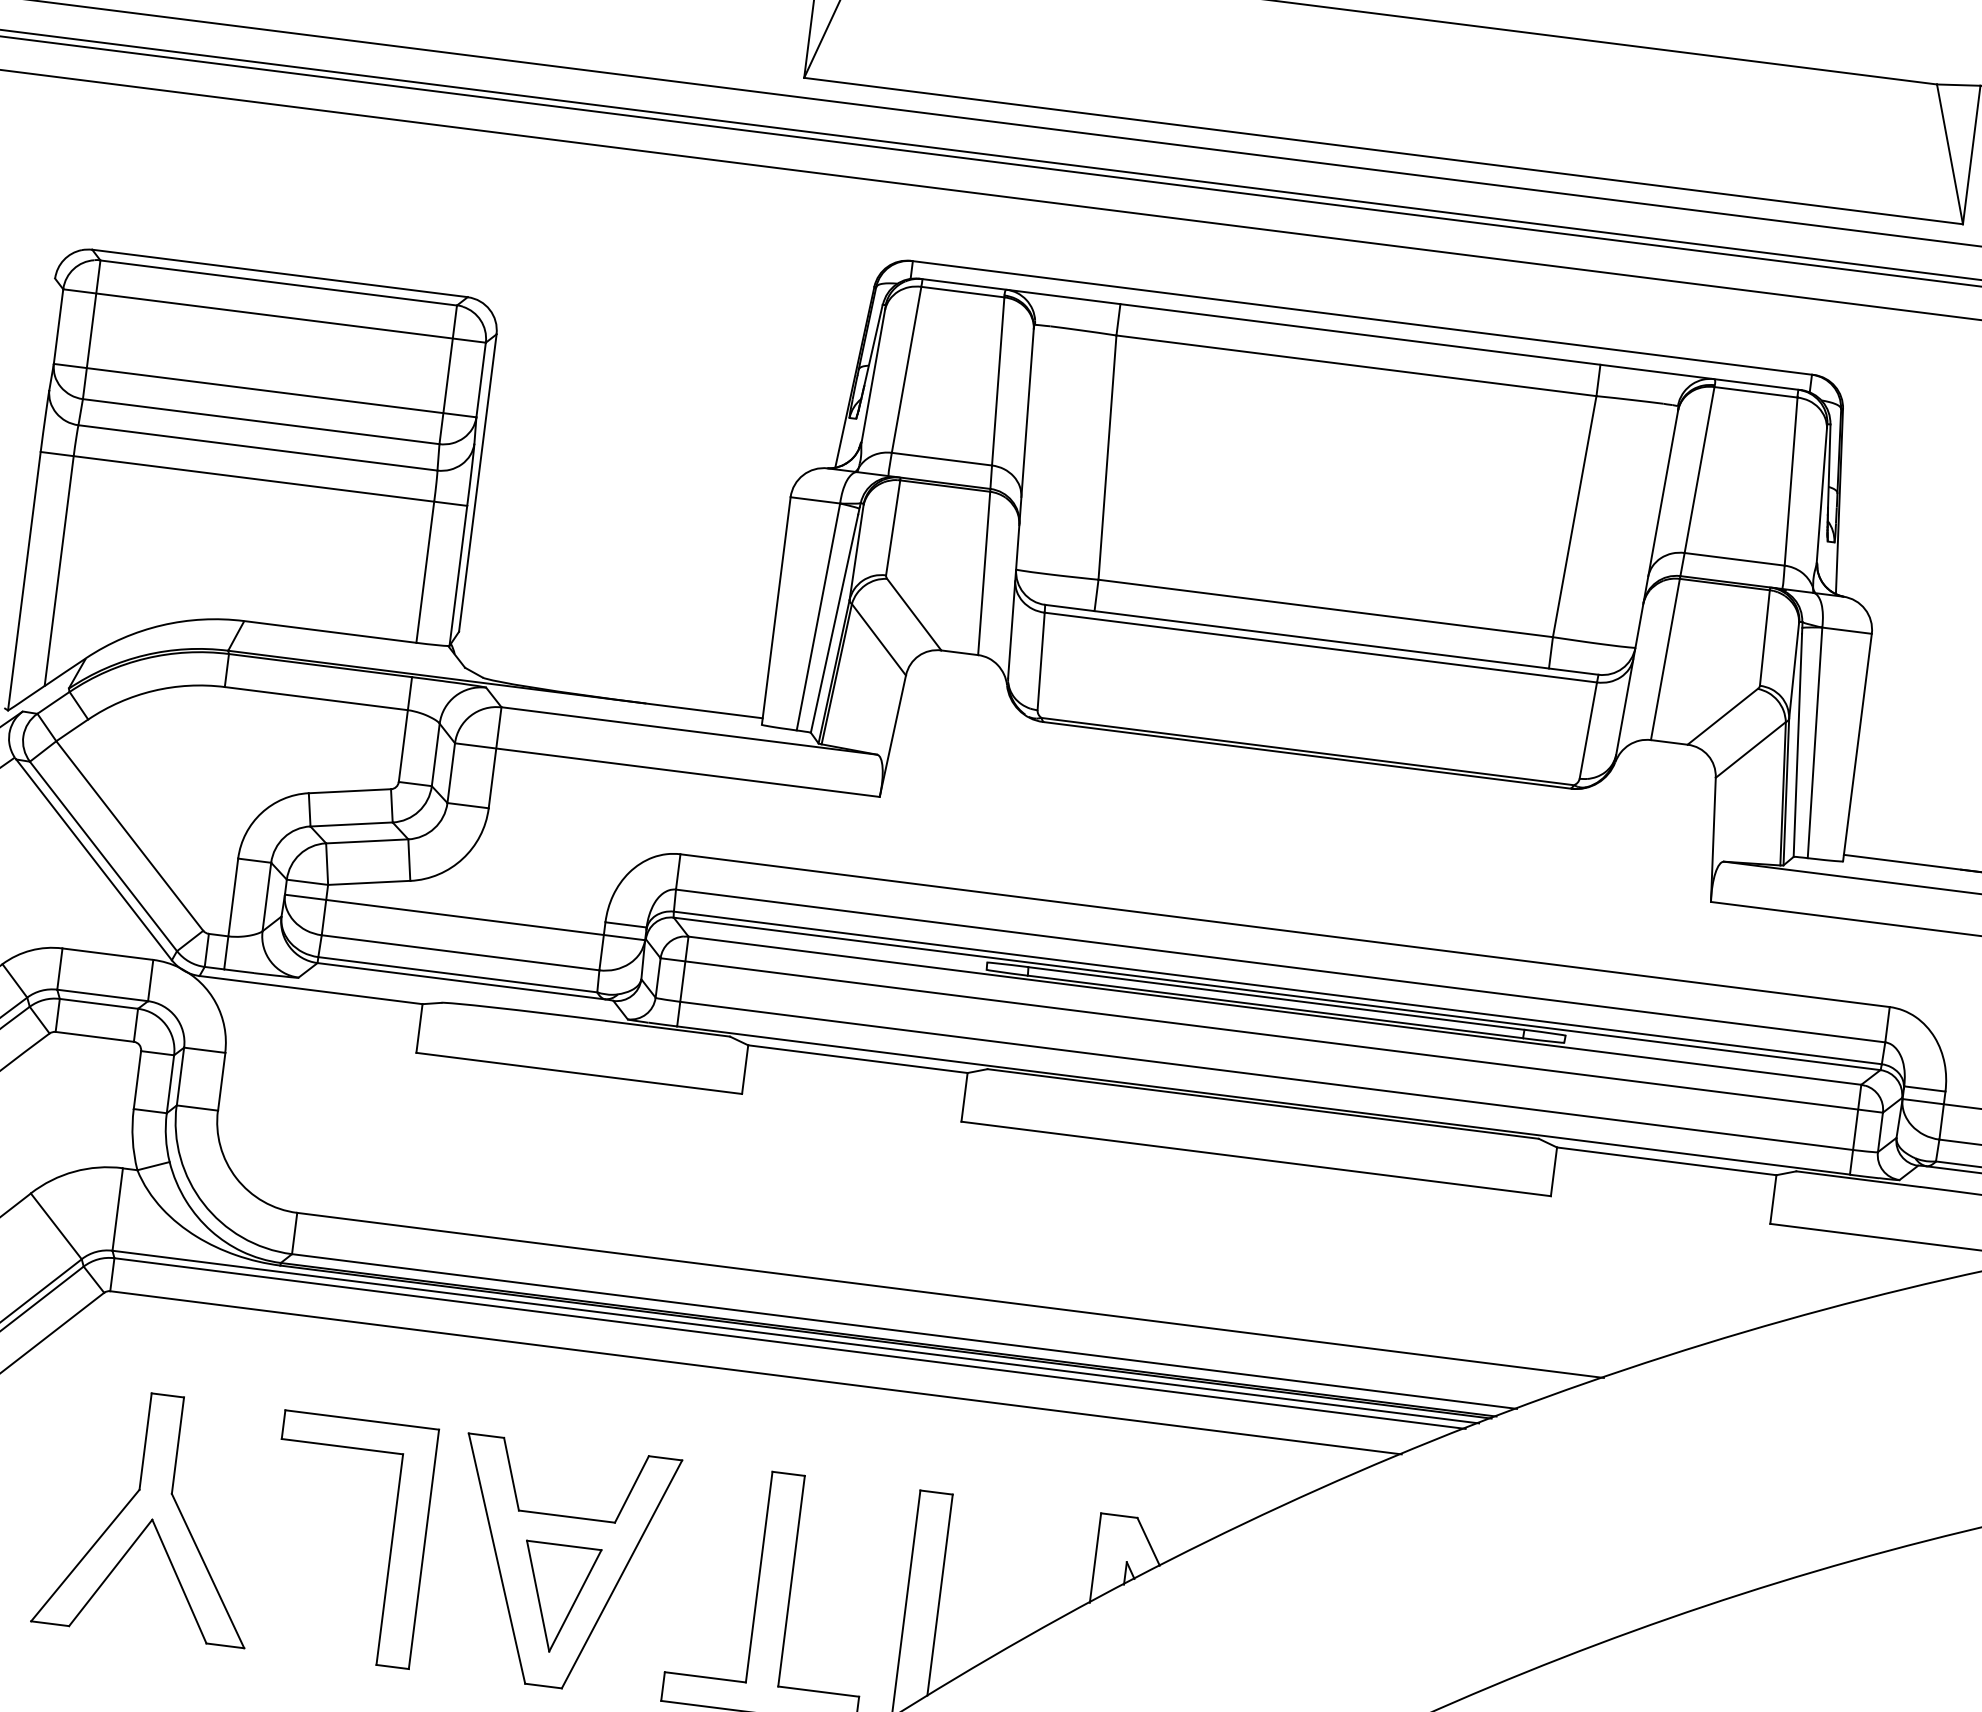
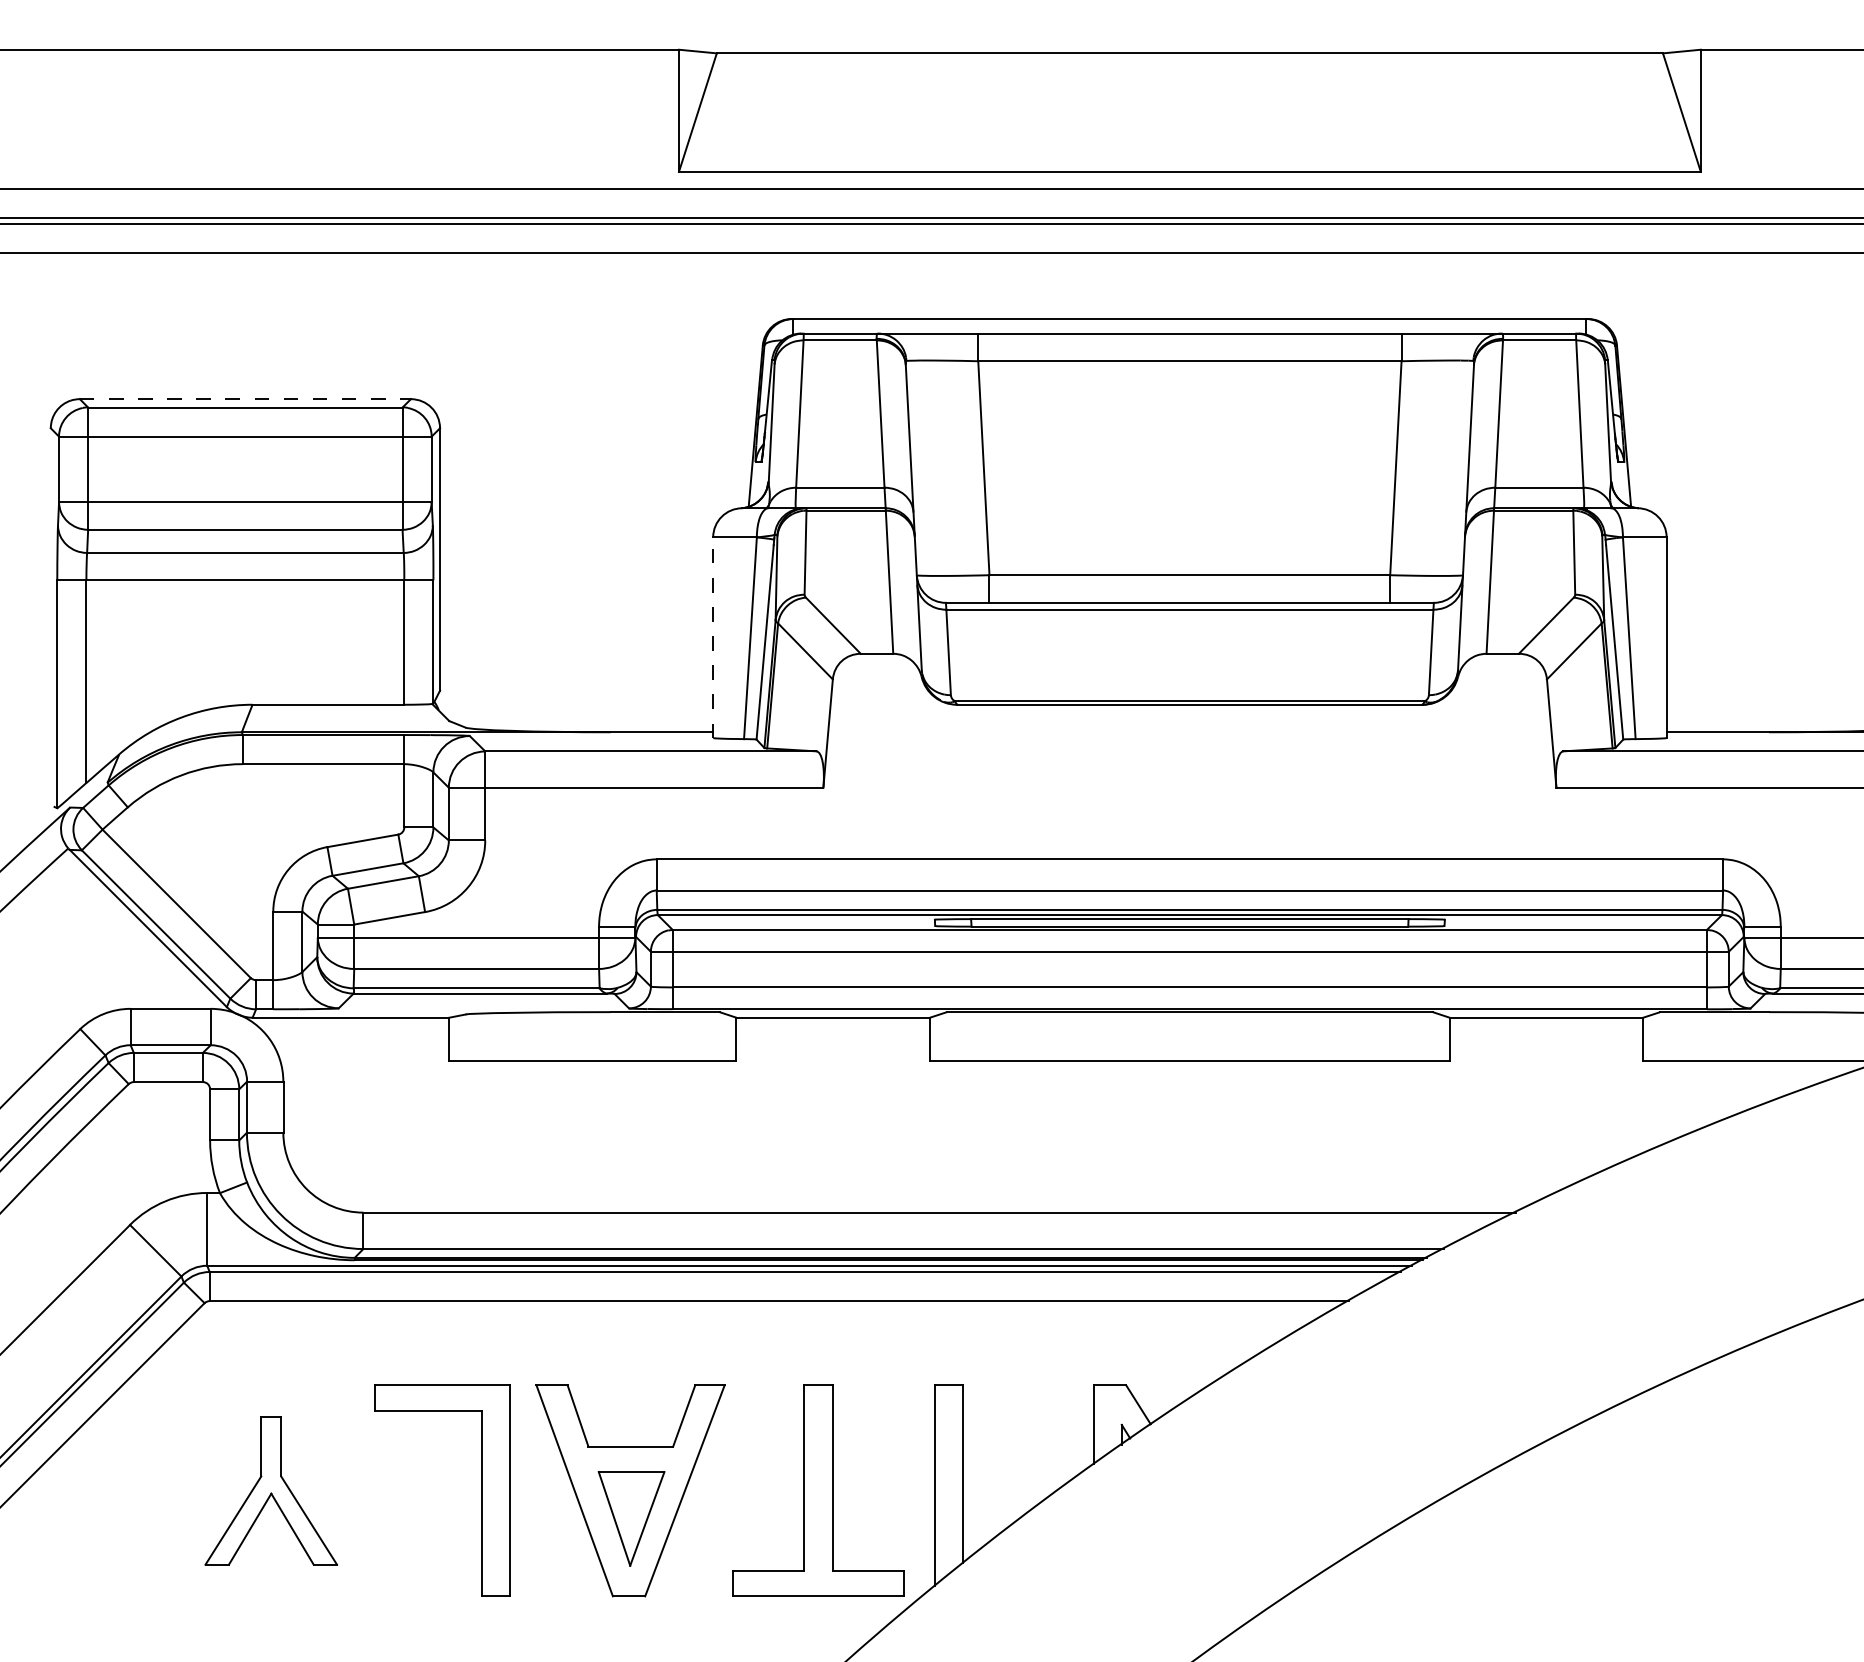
line: (280, 273) -> (245, 399), solid -> dashed
line: (776, 610) -> (713, 637), solid -> dashed
part: (153, 1514) -> (271, 1490), size x0.7

